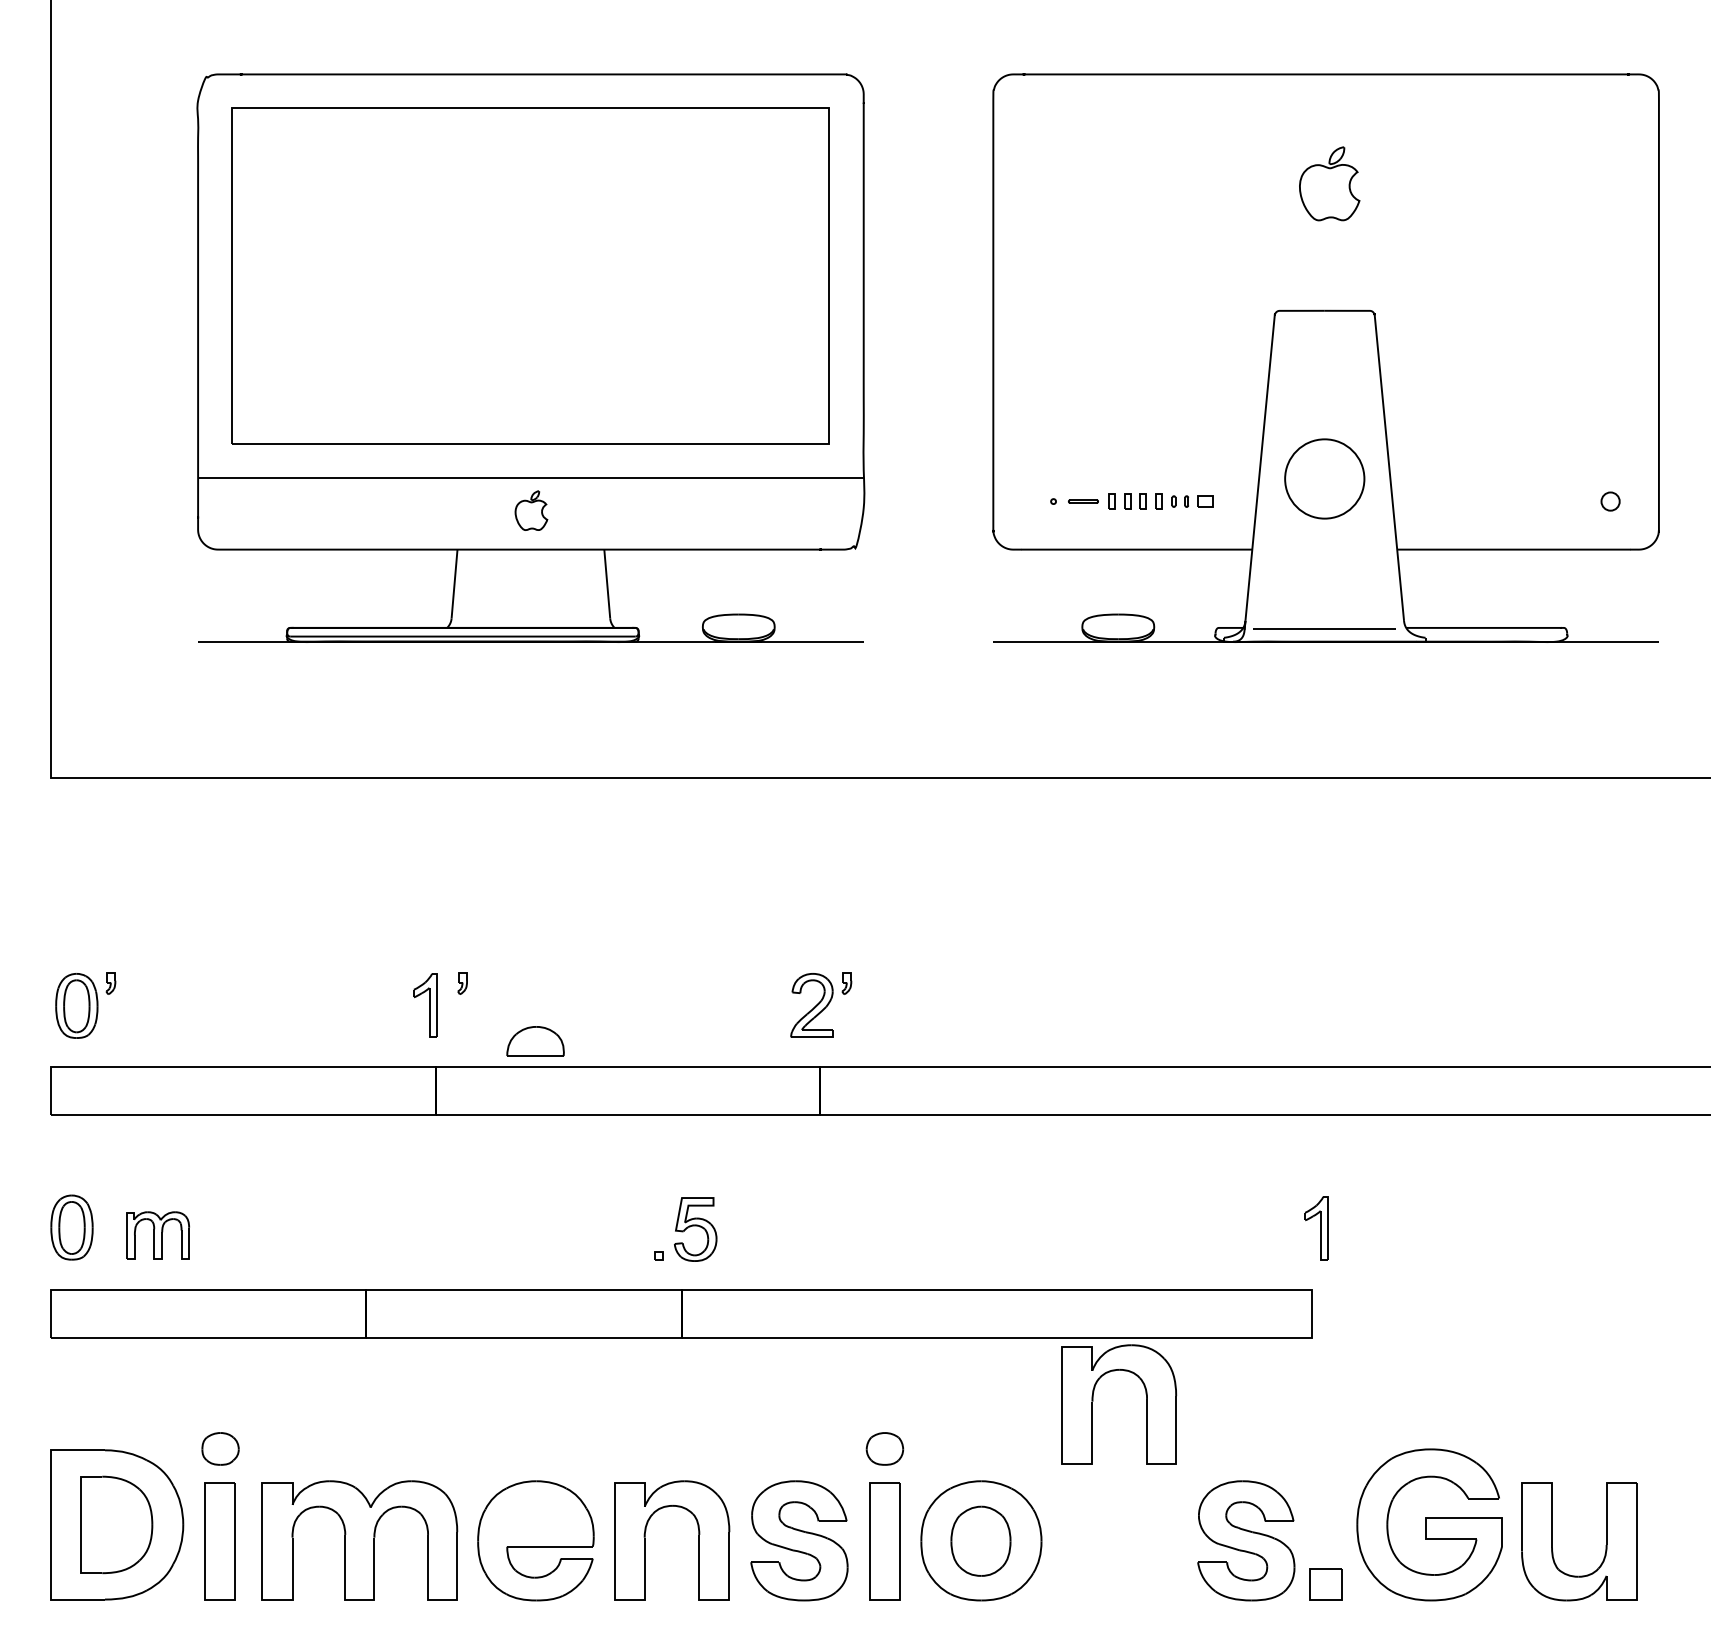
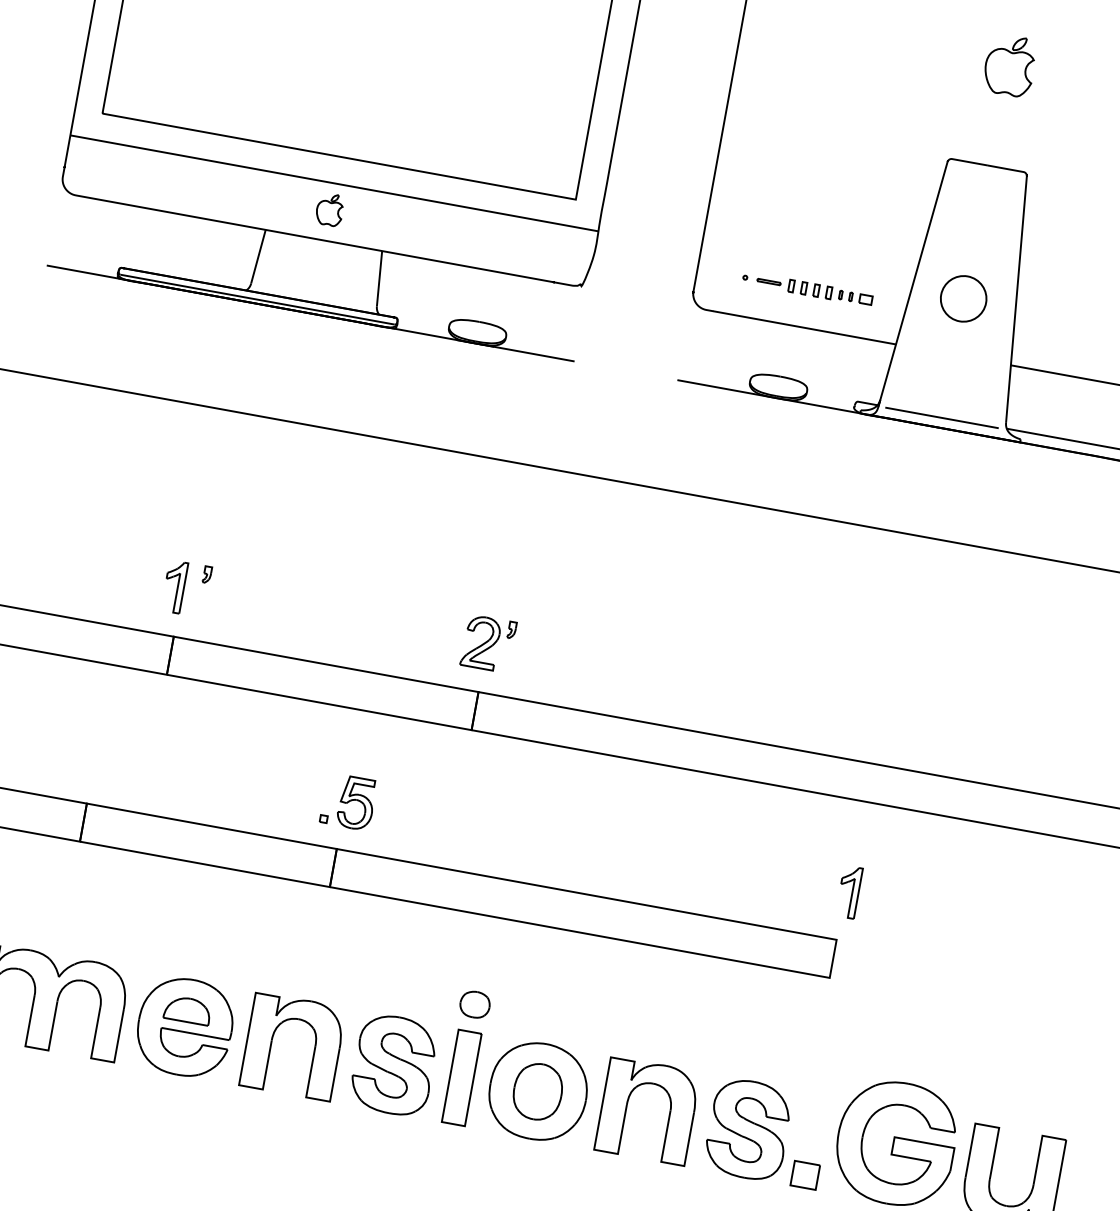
circle: (1324, 478) -> (963, 298), size x0.71
part: (535, 1041) -> (187, 1010), moved
part: (1093, 1401) -> (627, 1104), moved

